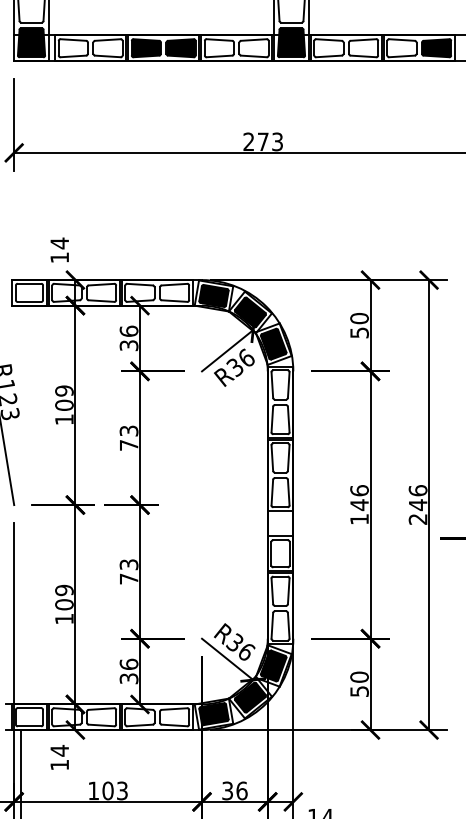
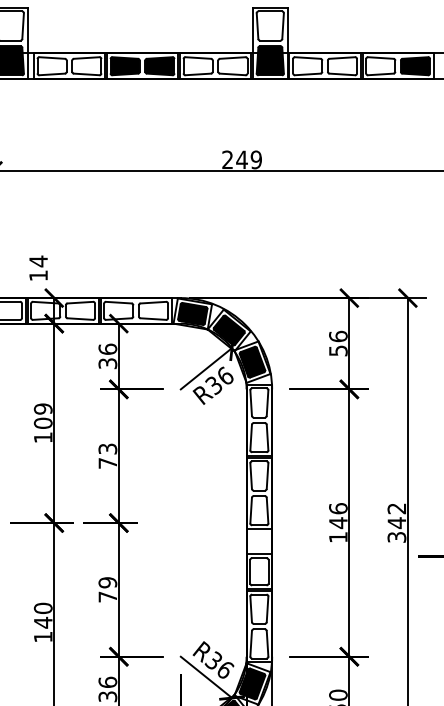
text: (270, 141) -> (249, 159), 273 -> 249
text: (359, 318) -> (338, 336), 50 -> 56
text: (417, 504) -> (396, 522), 246 -> 342
text: (128, 564) -> (107, 582), 73 -> 79
text: (64, 597) -> (43, 615), 109 -> 140

